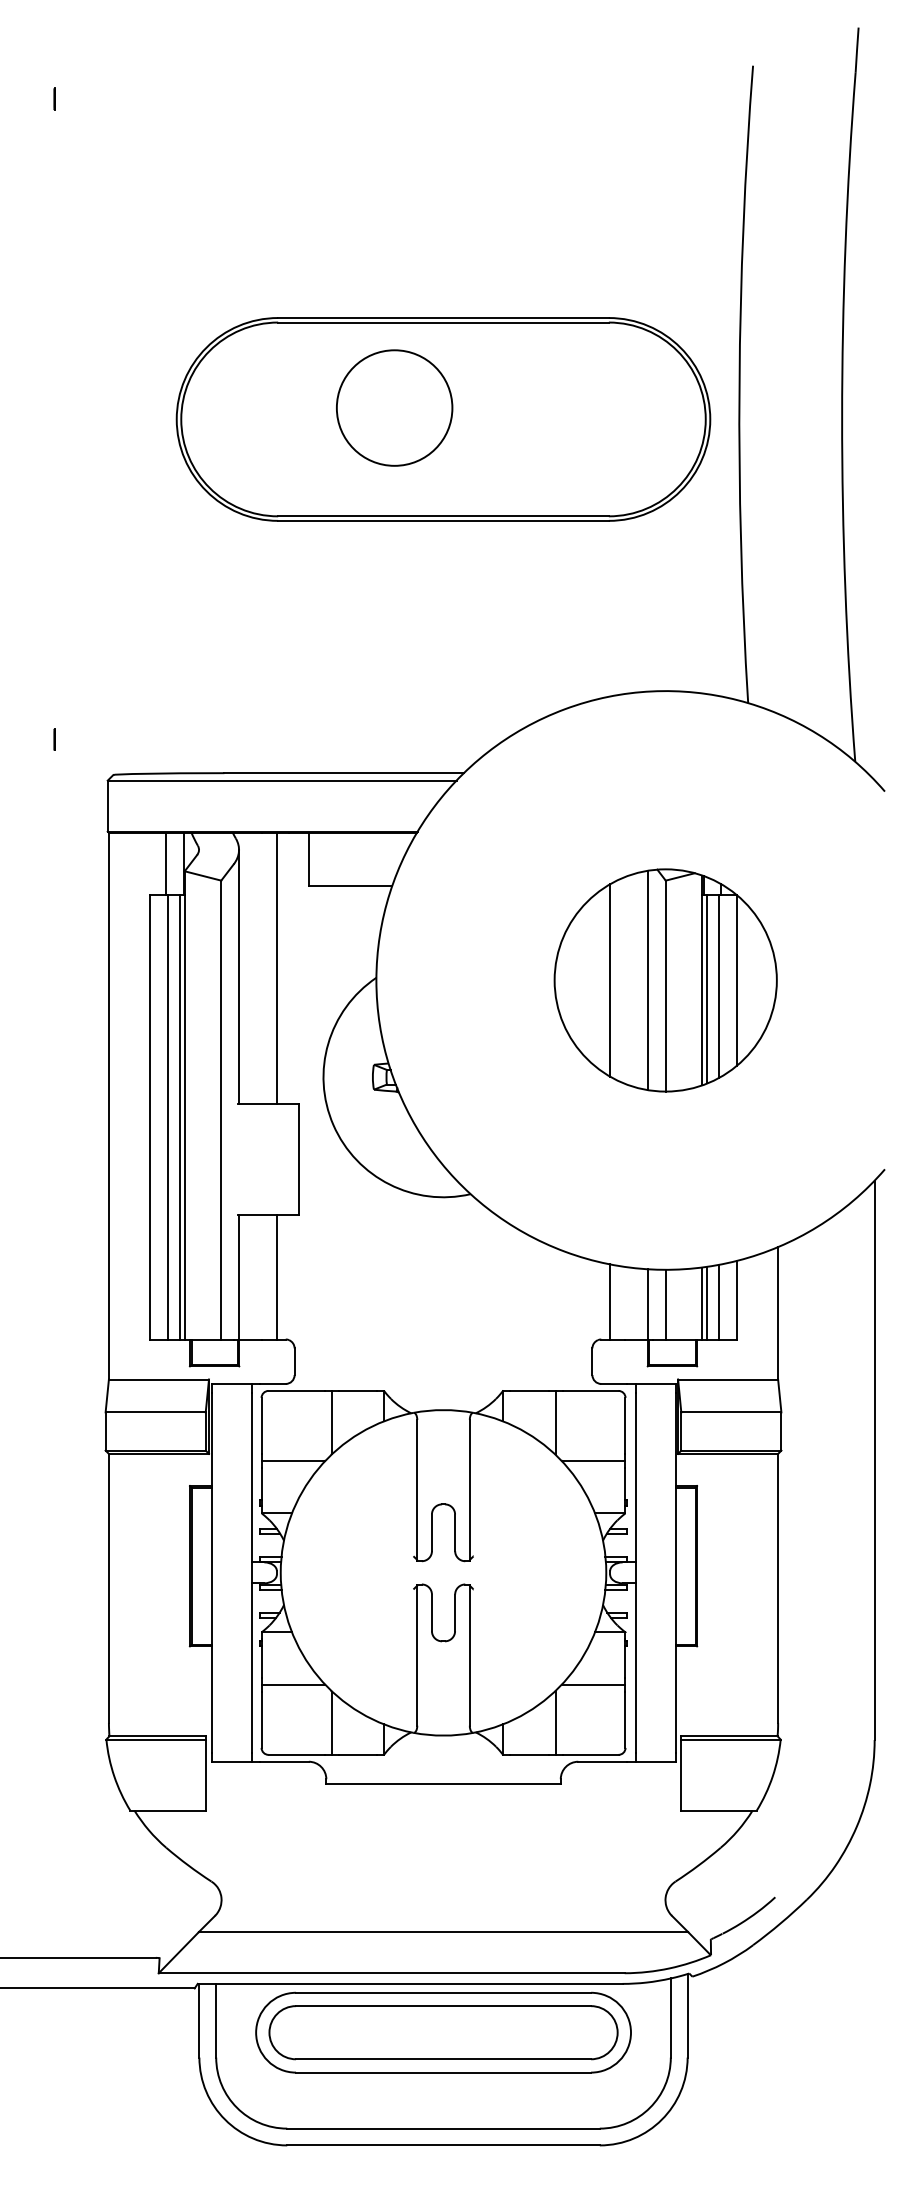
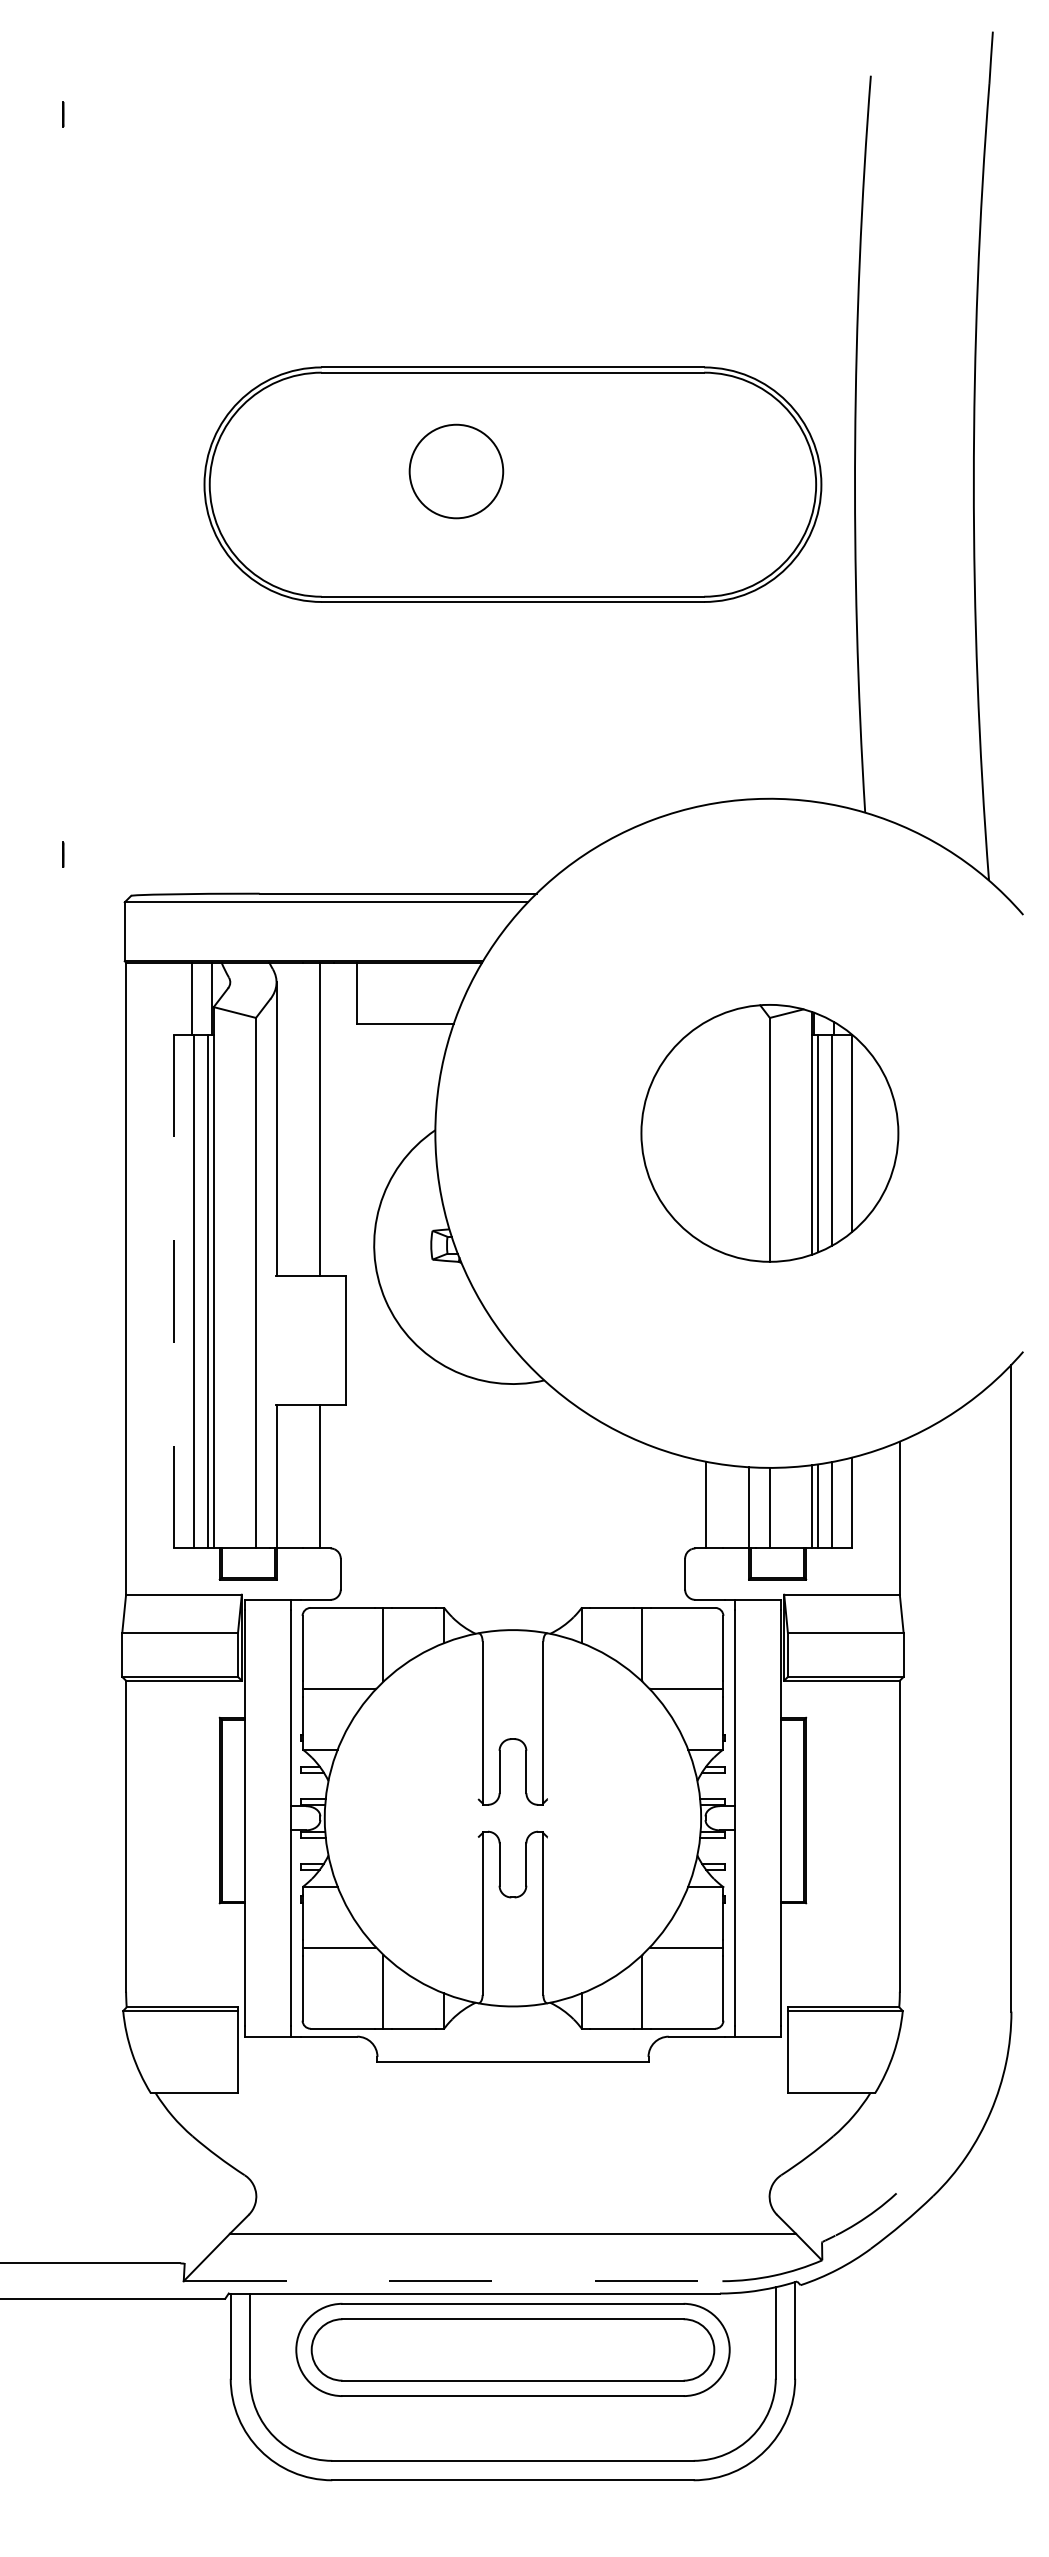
circle: (394, 408) -> (456, 471), size x0.7
line: (610, 980) -> (705, 1133), removed
line: (648, 980) -> (749, 1133), removed
line: (149, 1117) -> (173, 1291), solid -> dashed
line: (392, 1973) -> (453, 2281), solid -> dashed

